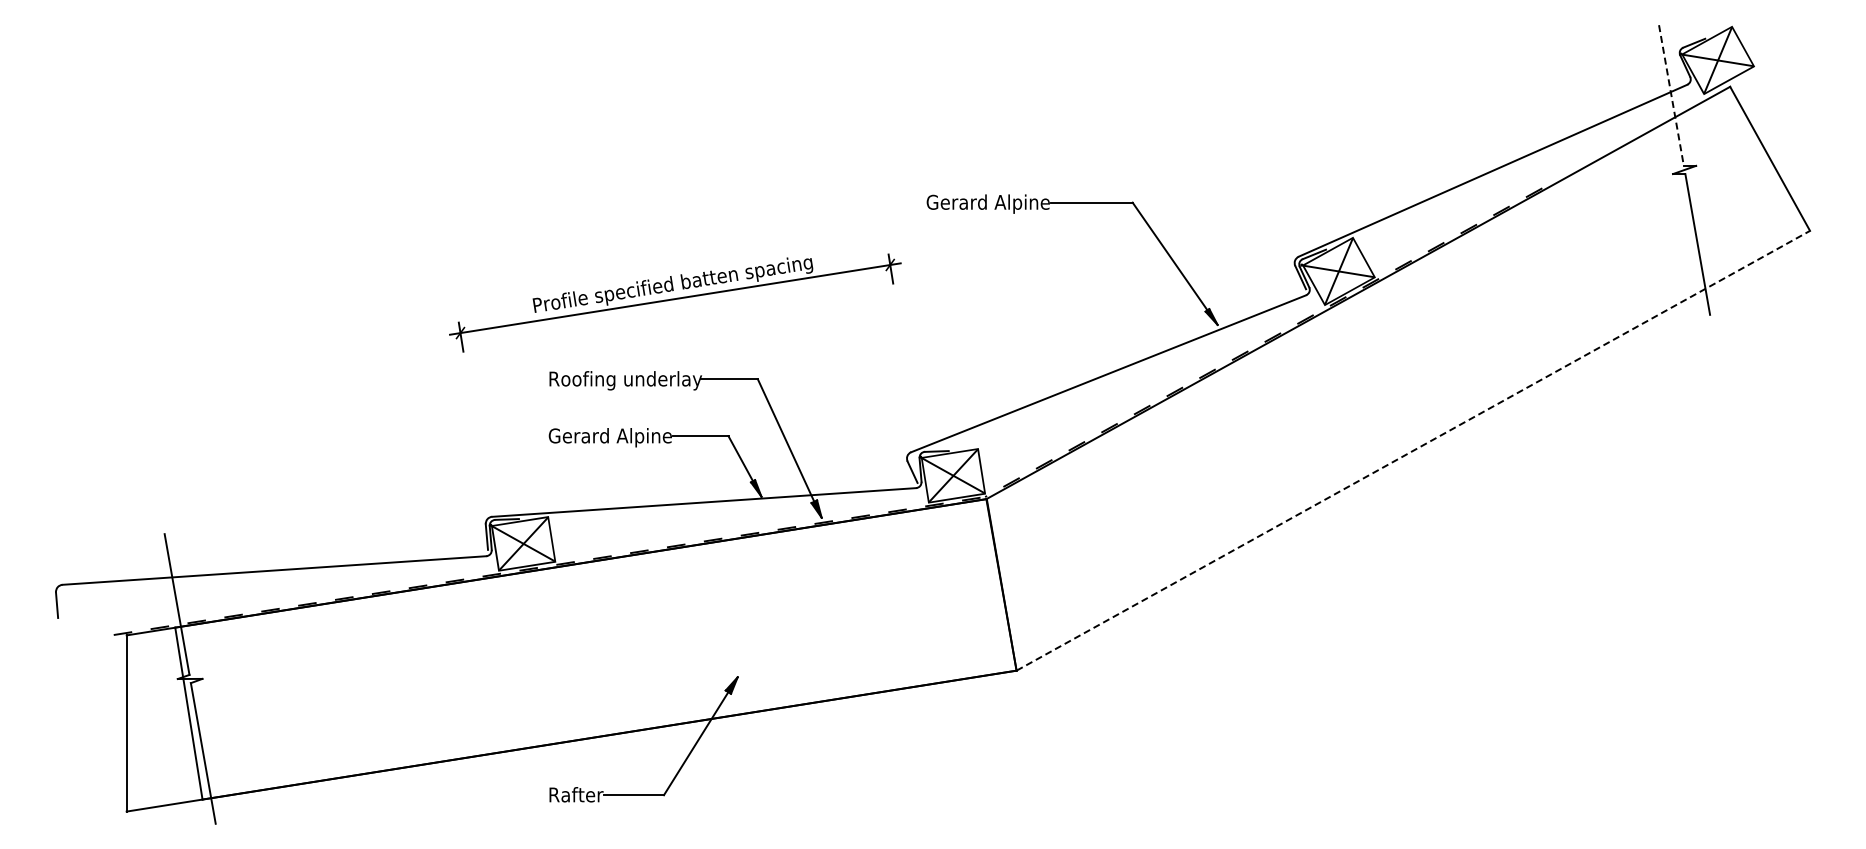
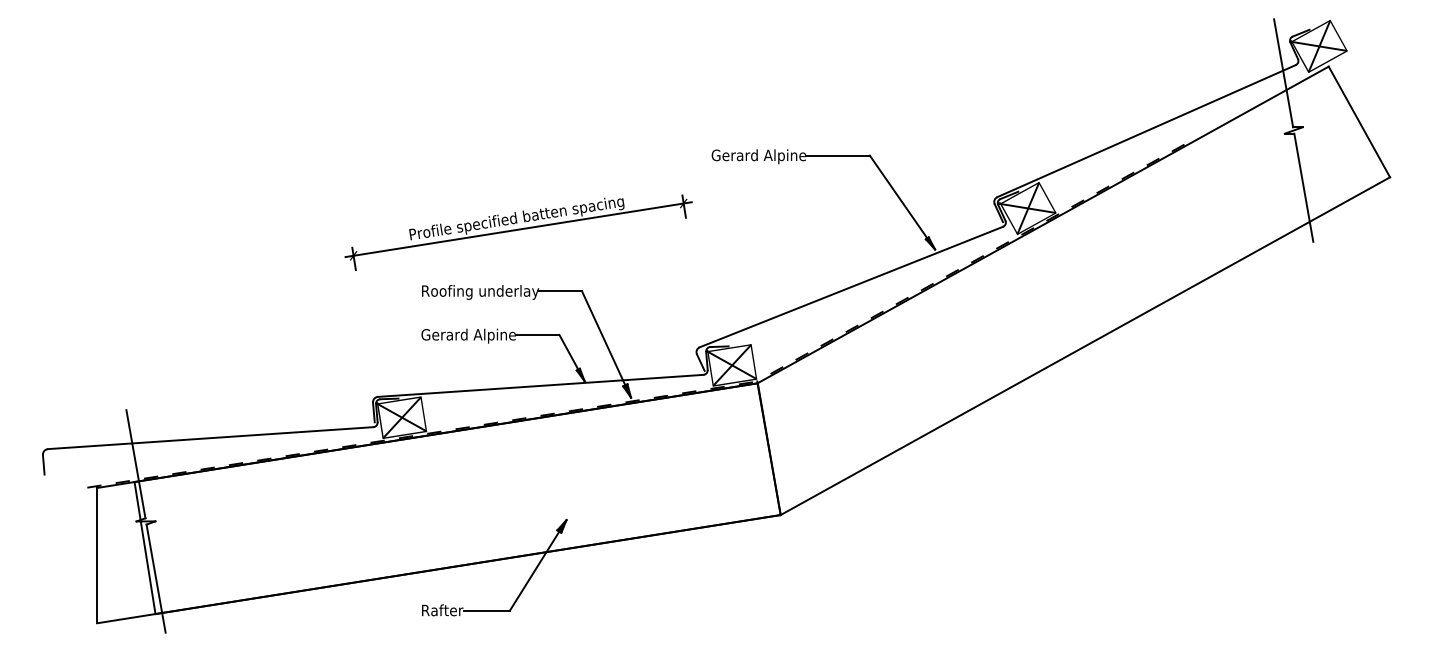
line: (1671, 96) -> (1283, 74), dashed -> solid
line: (1413, 450) -> (1085, 345), dashed -> solid

